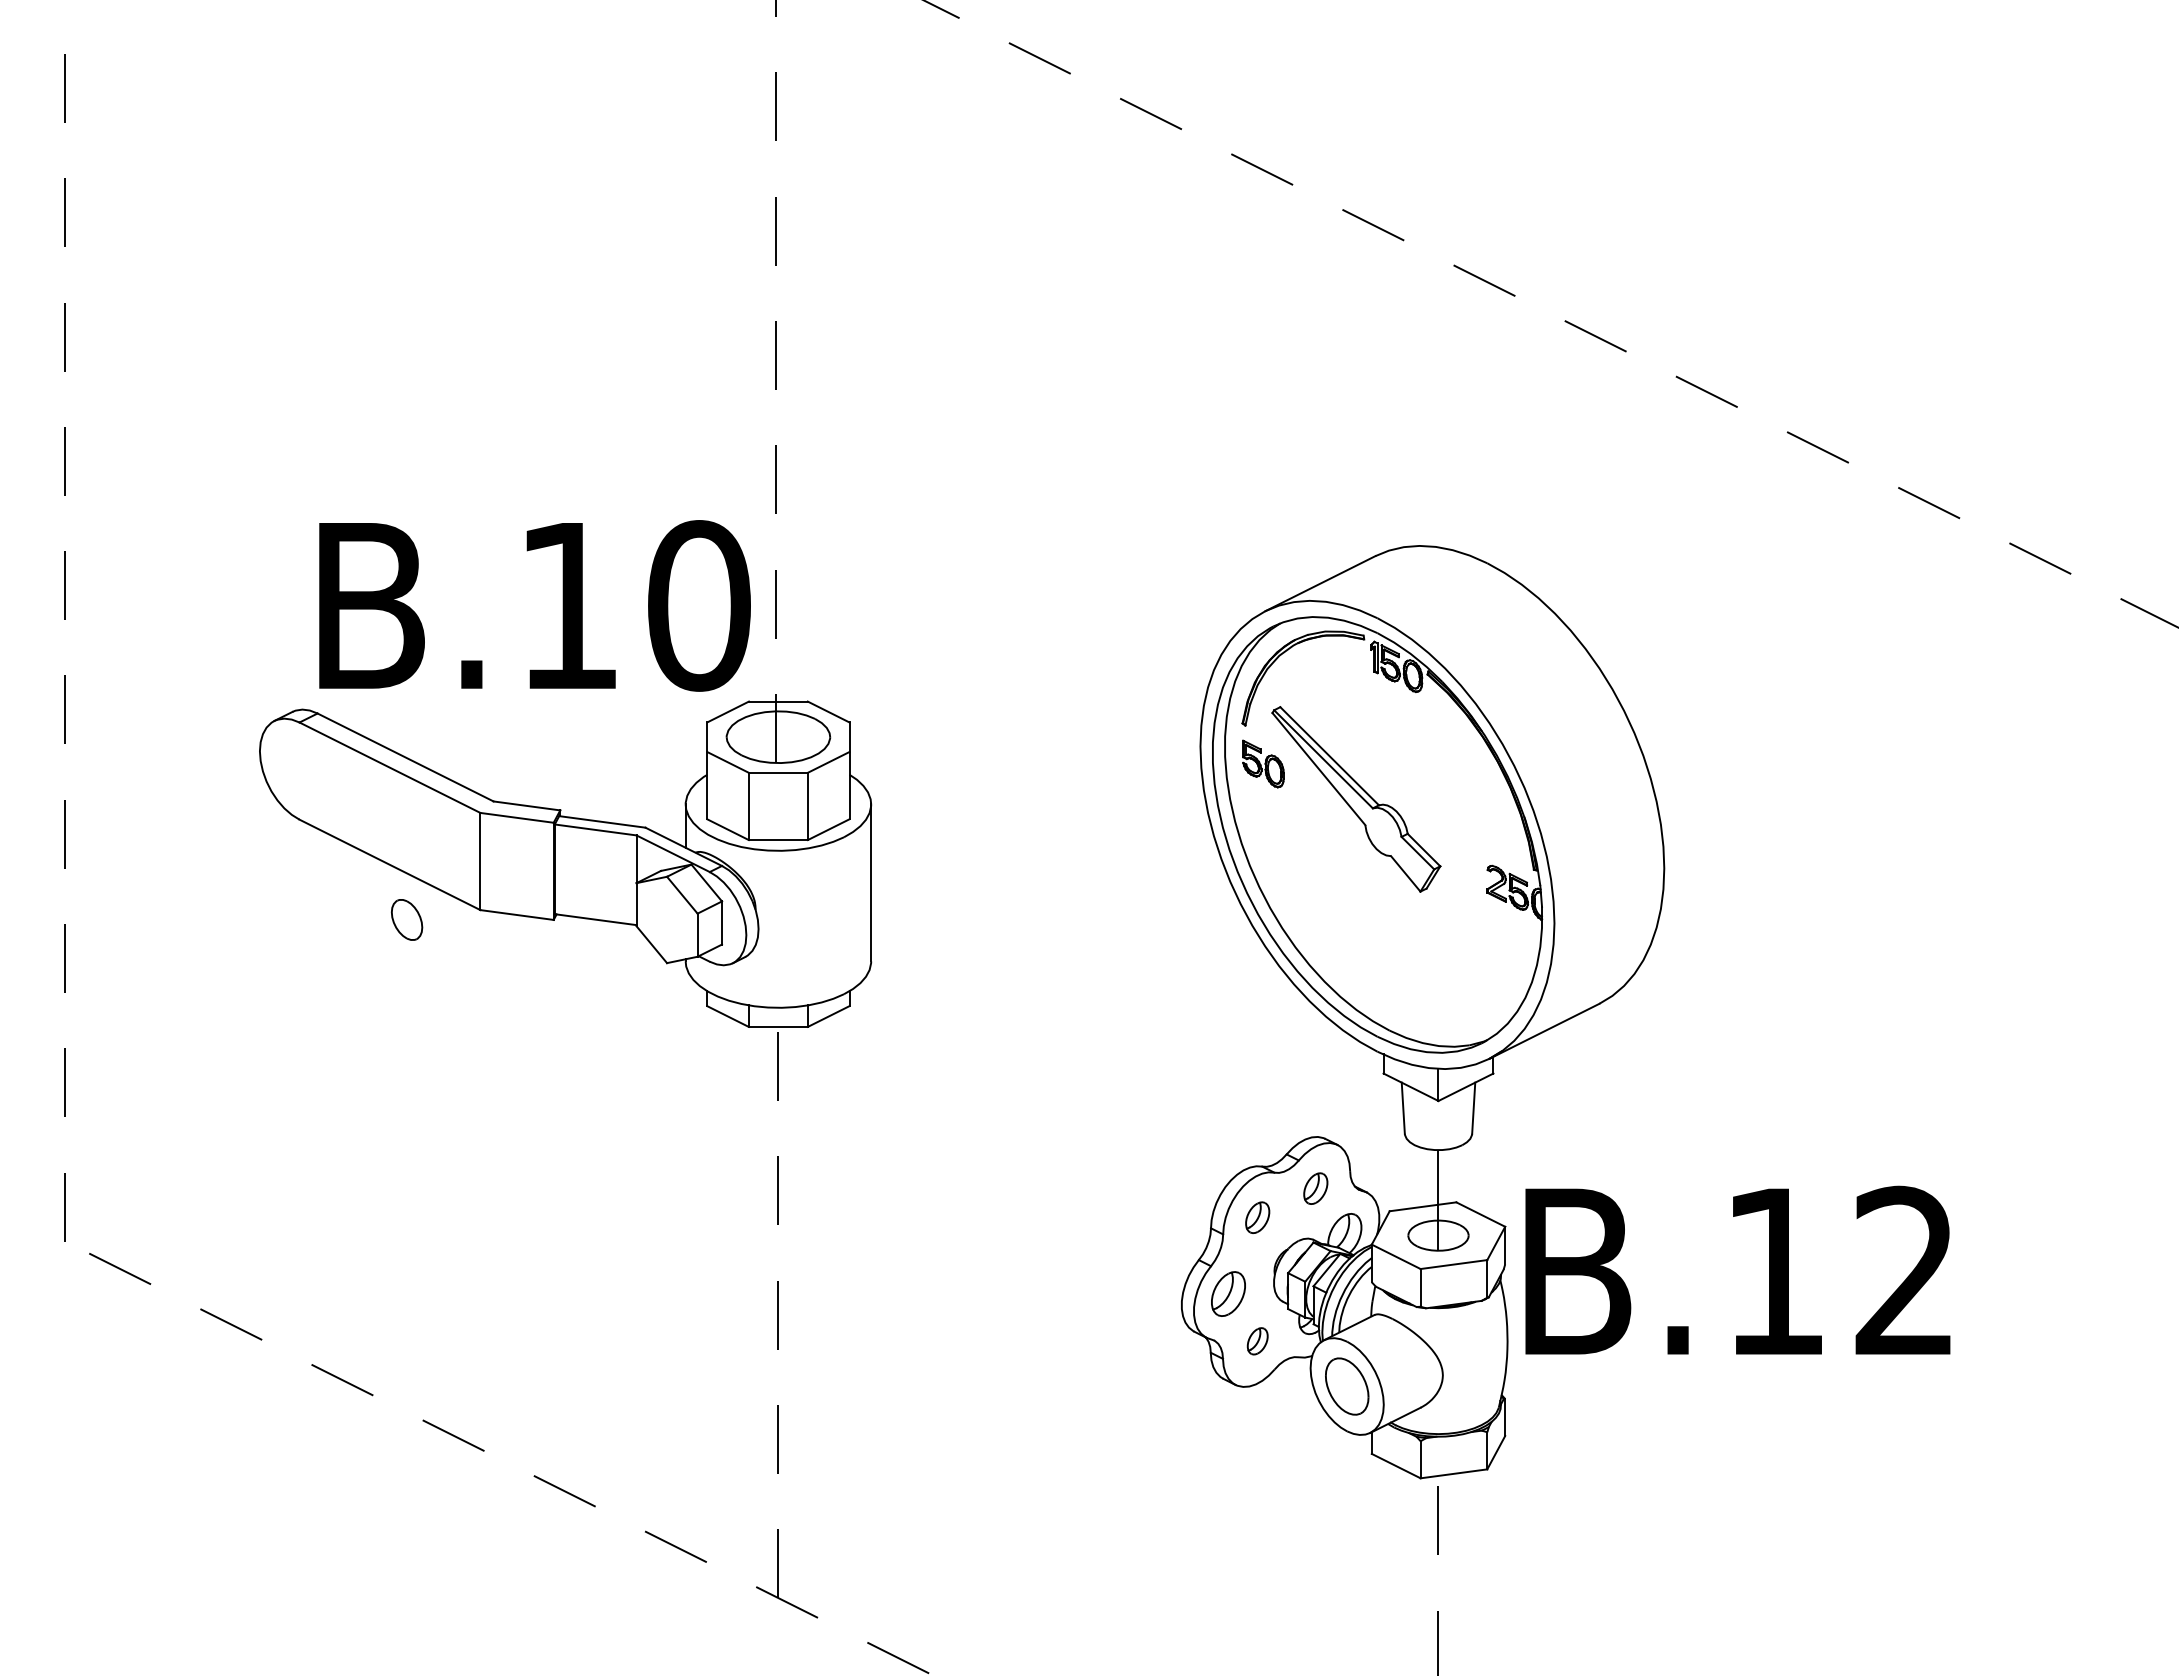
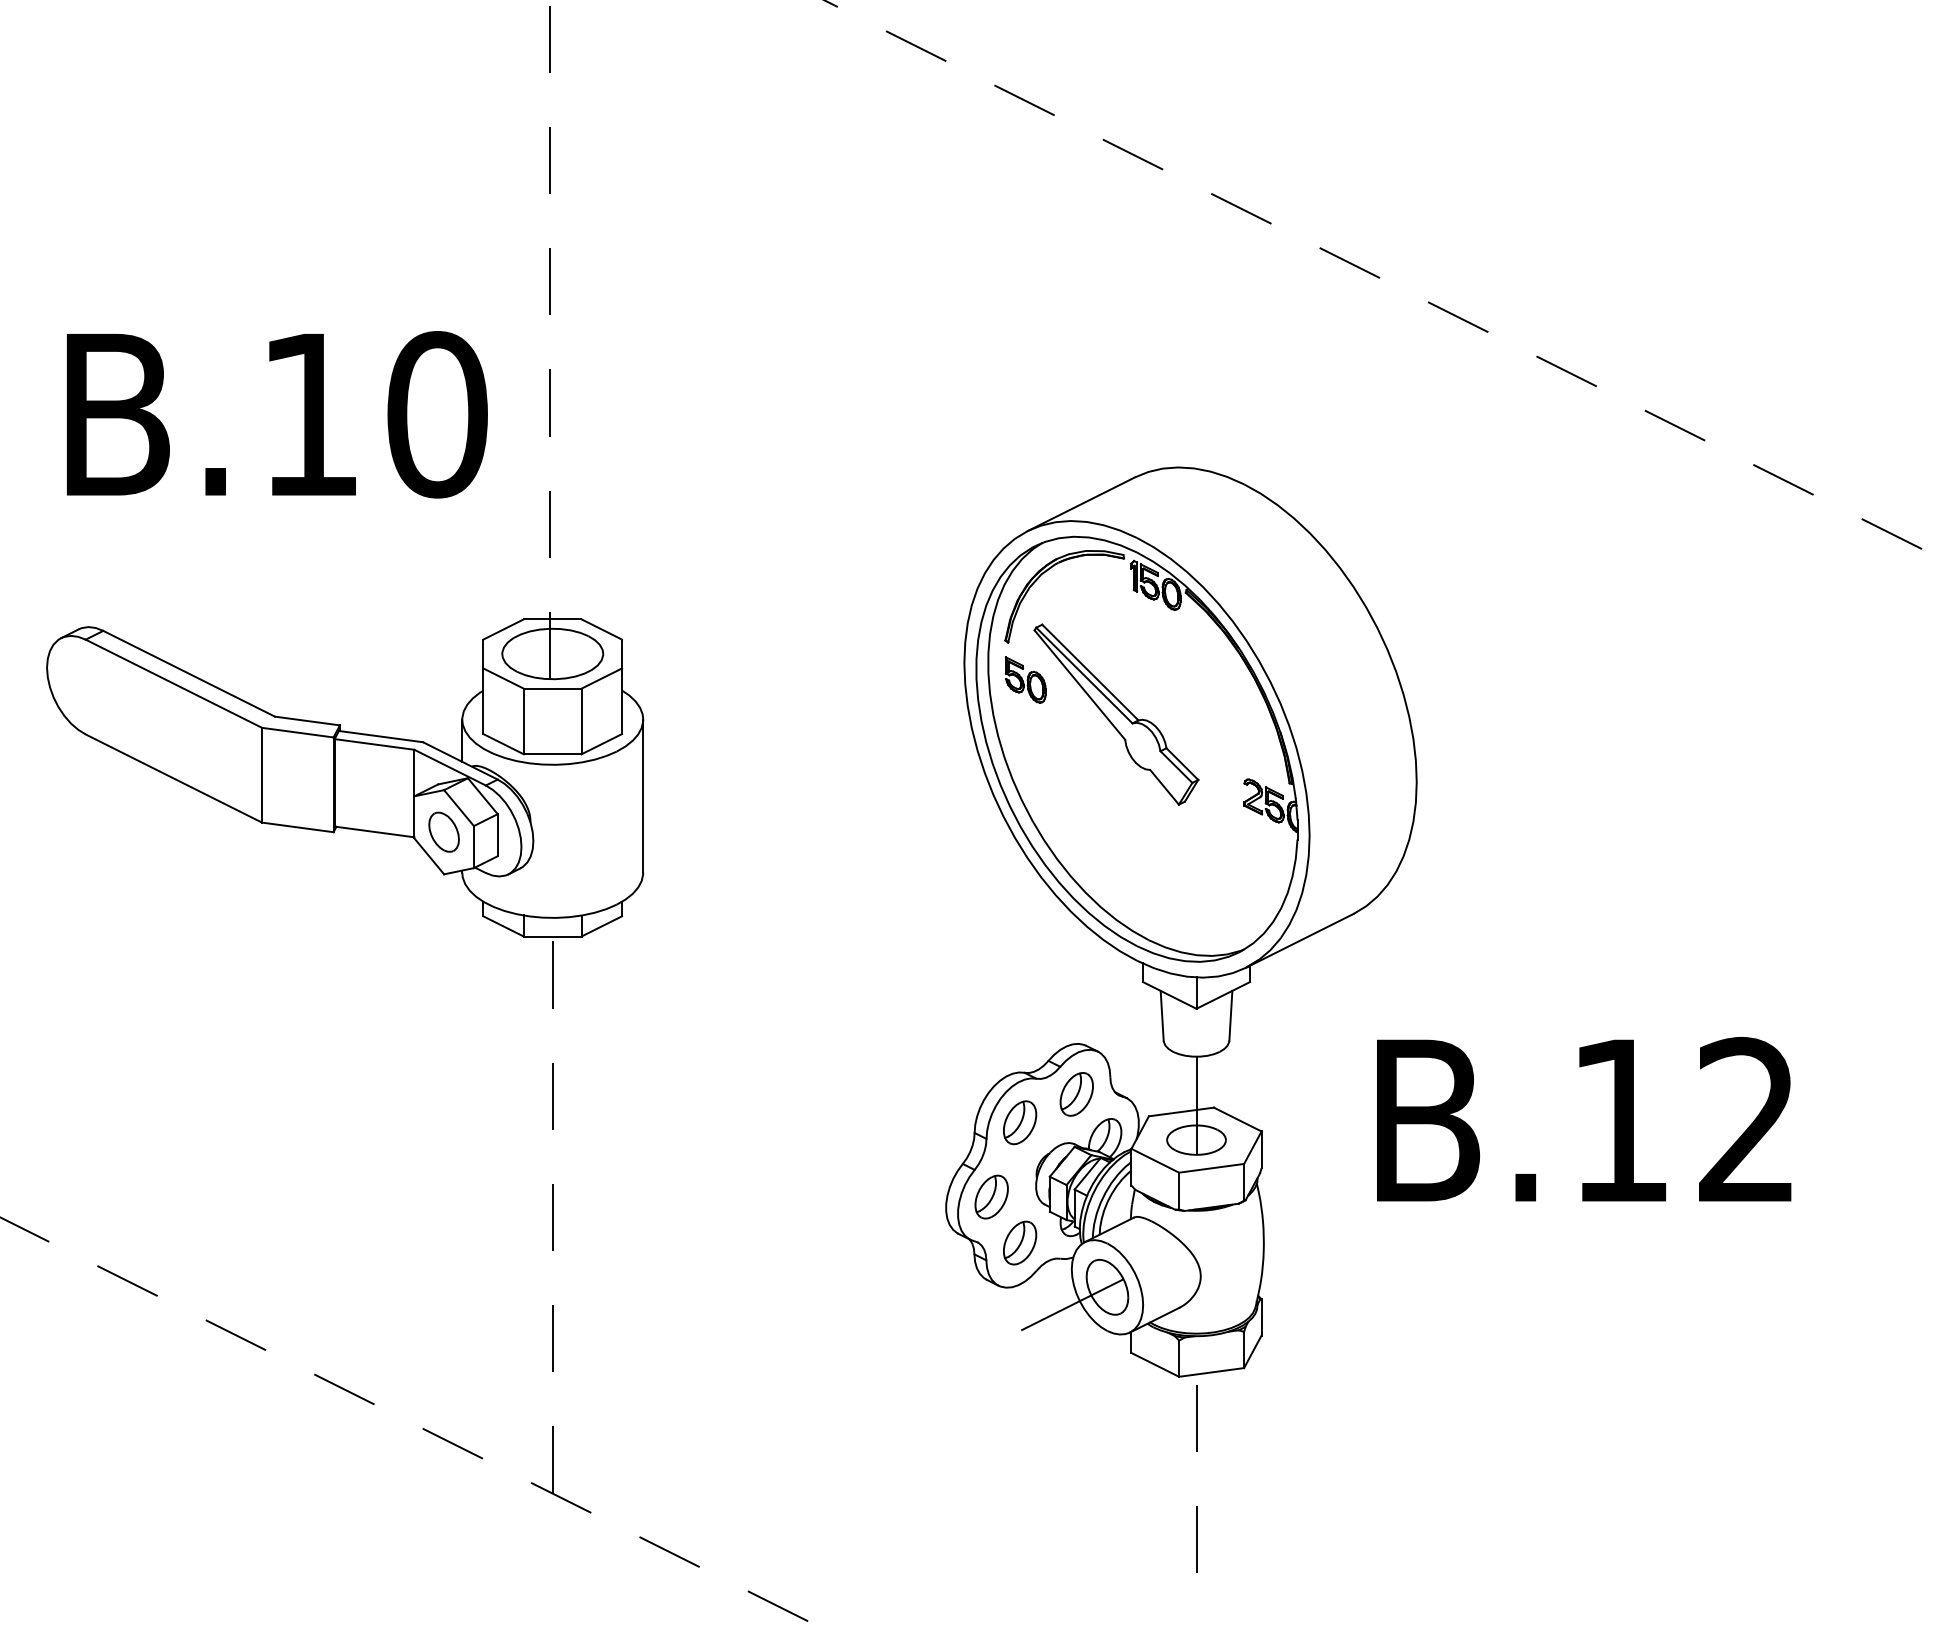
text: (534, 605) -> (276, 414), moved
part: (406, 919) -> (443, 831), moved
part: (1315, 1188) -> (1076, 1094), size x1.43
part: (1257, 1217) -> (1019, 1122), size x1.43
text: (1737, 1269) -> (1583, 1118), moved
part: (1257, 1341) -> (1019, 1243), size x1.67
line: (1310, 1404) -> (1071, 1304), added

